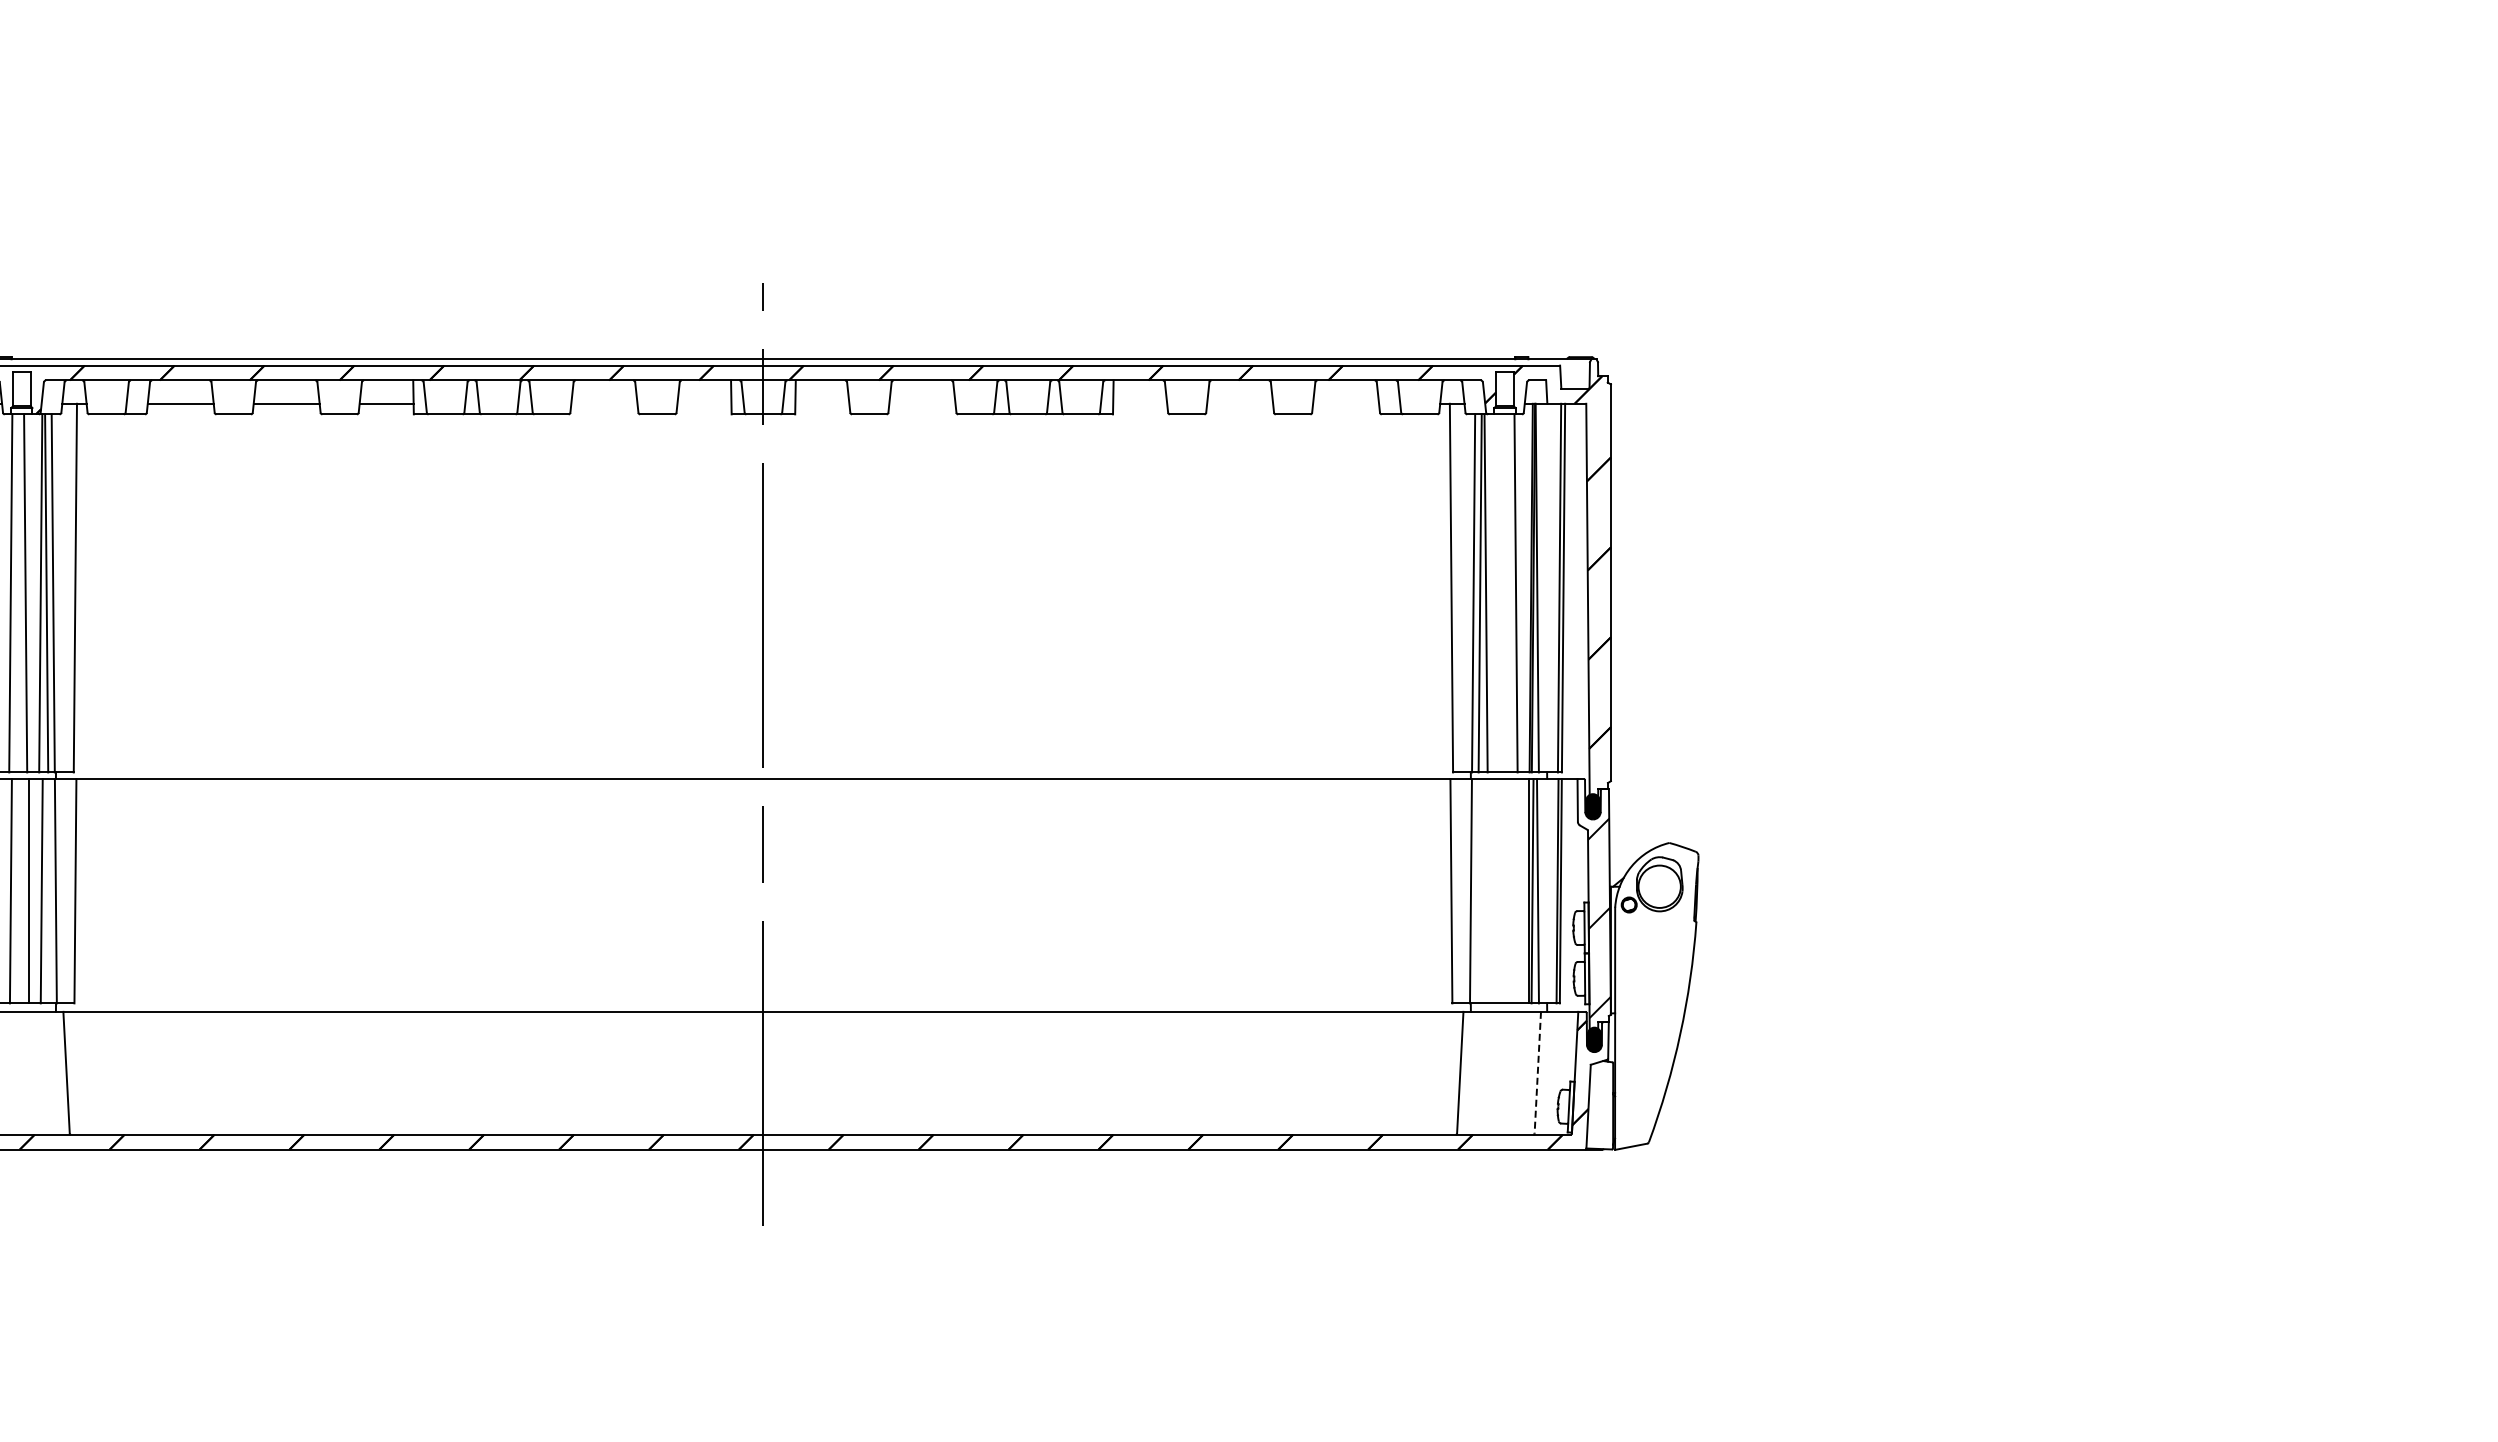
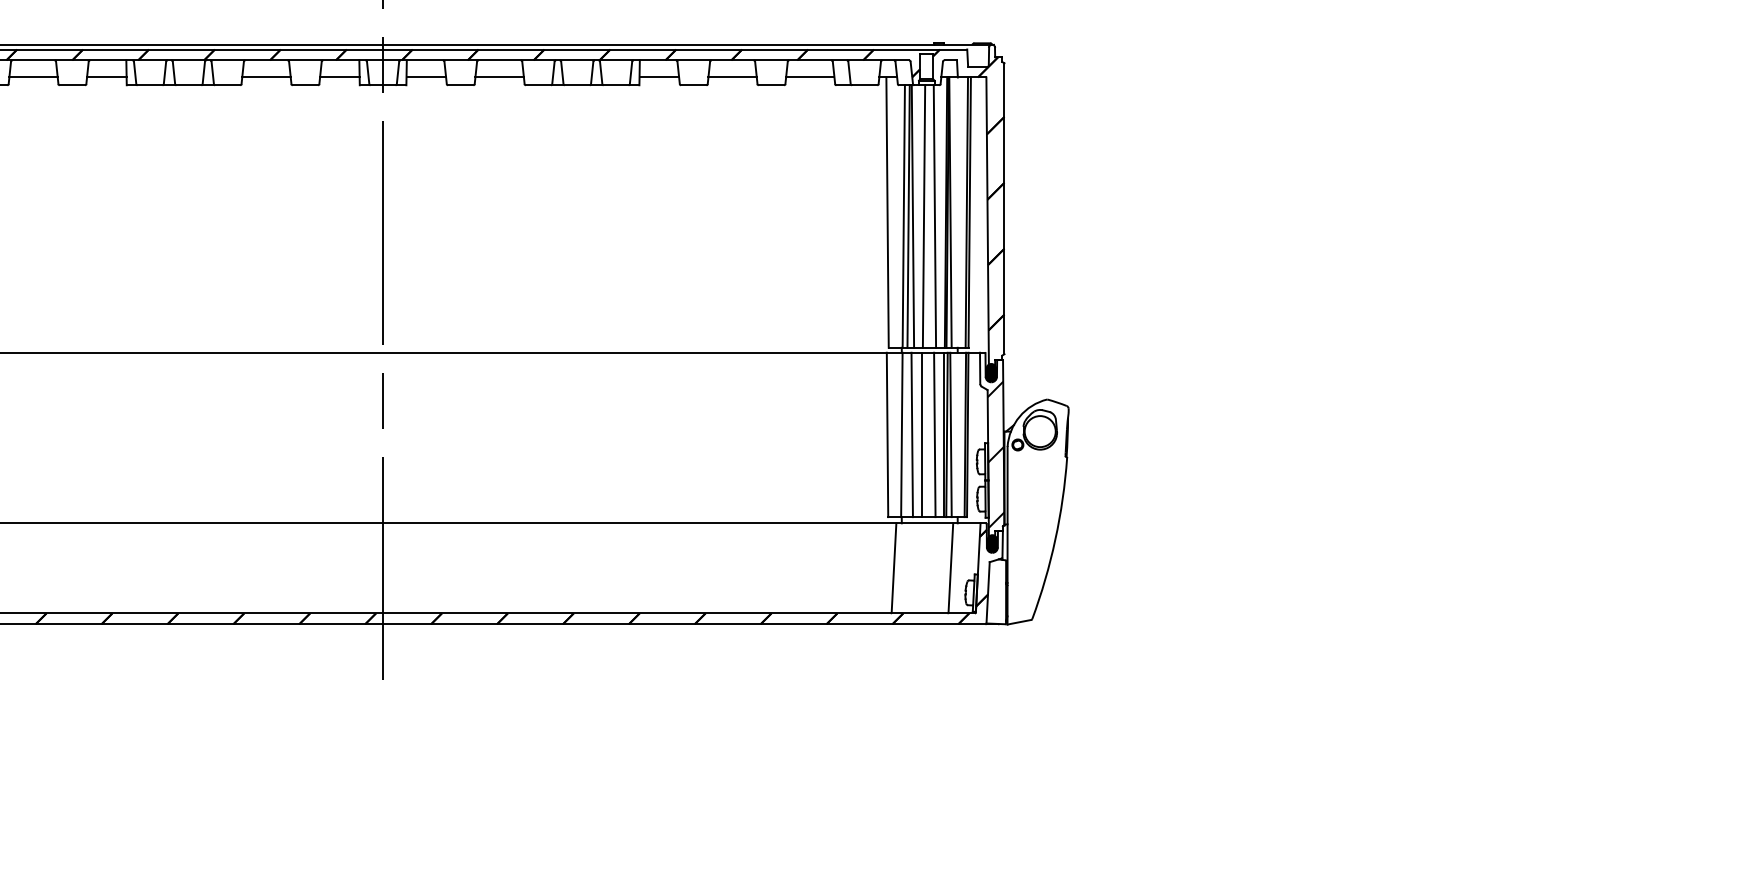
line: (604, 403) -> (266, 77), added
line: (704, 403) -> (339, 77), added
line: (822, 403) -> (426, 77), added
line: (922, 403) -> (499, 77), added
line: (1140, 403) -> (659, 77), added
line: (1240, 403) -> (732, 77), added
line: (1346, 403) -> (810, 77), added
line: (1500, 593) -> (923, 216), added
line: (1485, 891) -> (912, 435), added
line: (1498, 891) -> (922, 435), added
line: (1515, 891) -> (934, 435), added
line: (1537, 1072) -> (950, 567), dashed -> solid

